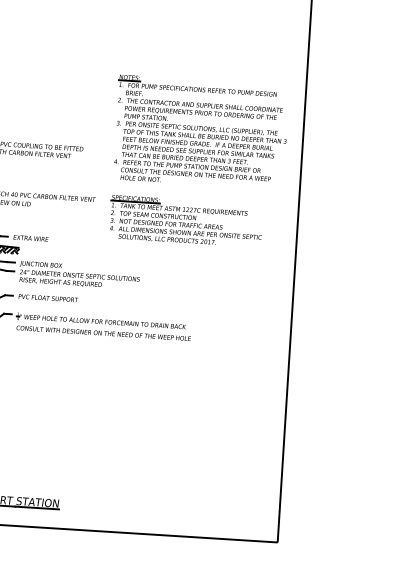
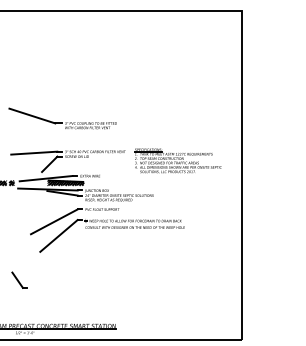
part: (201, 132) -> (183, 109), removed

